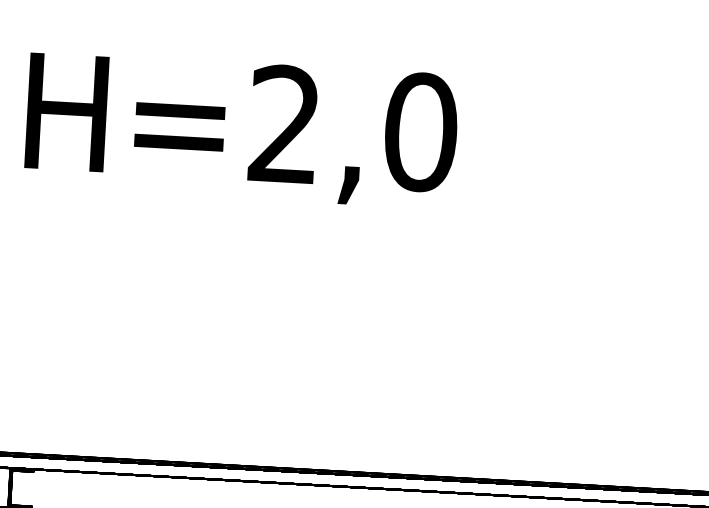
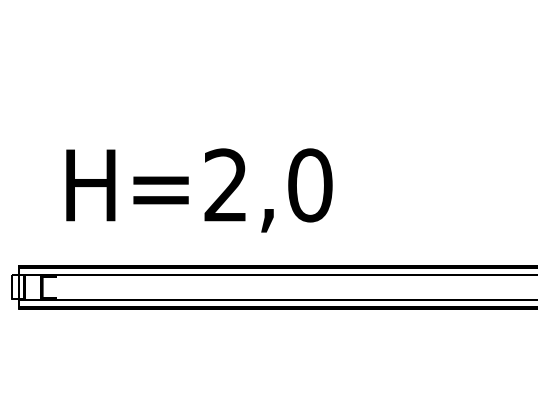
text: (241, 130) -> (199, 190), moved

